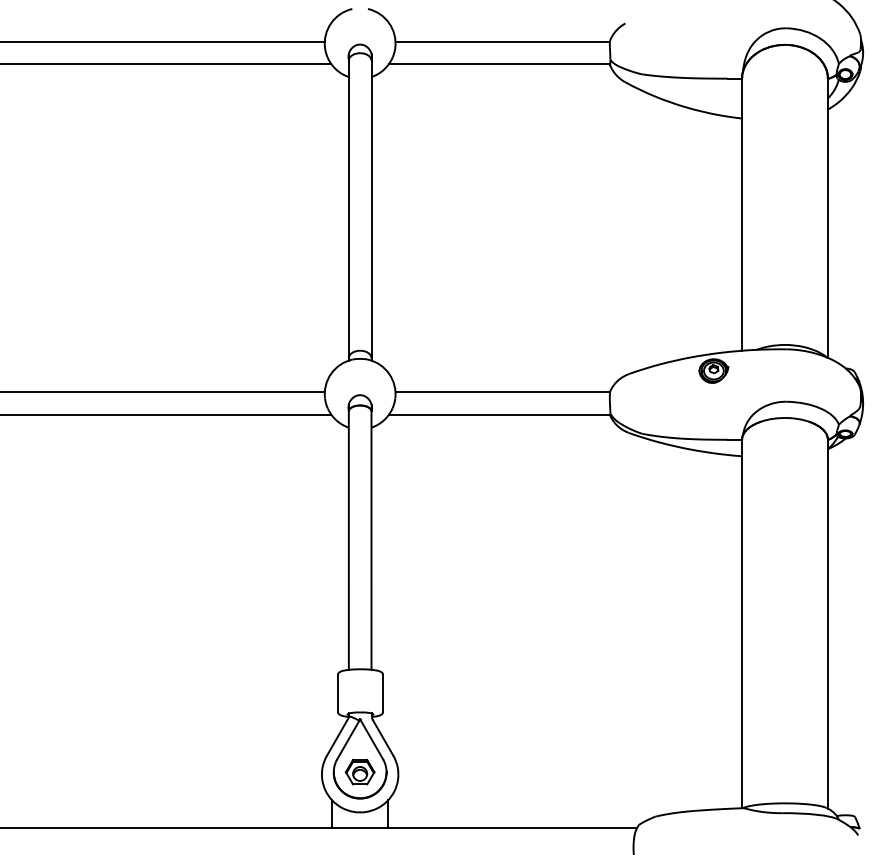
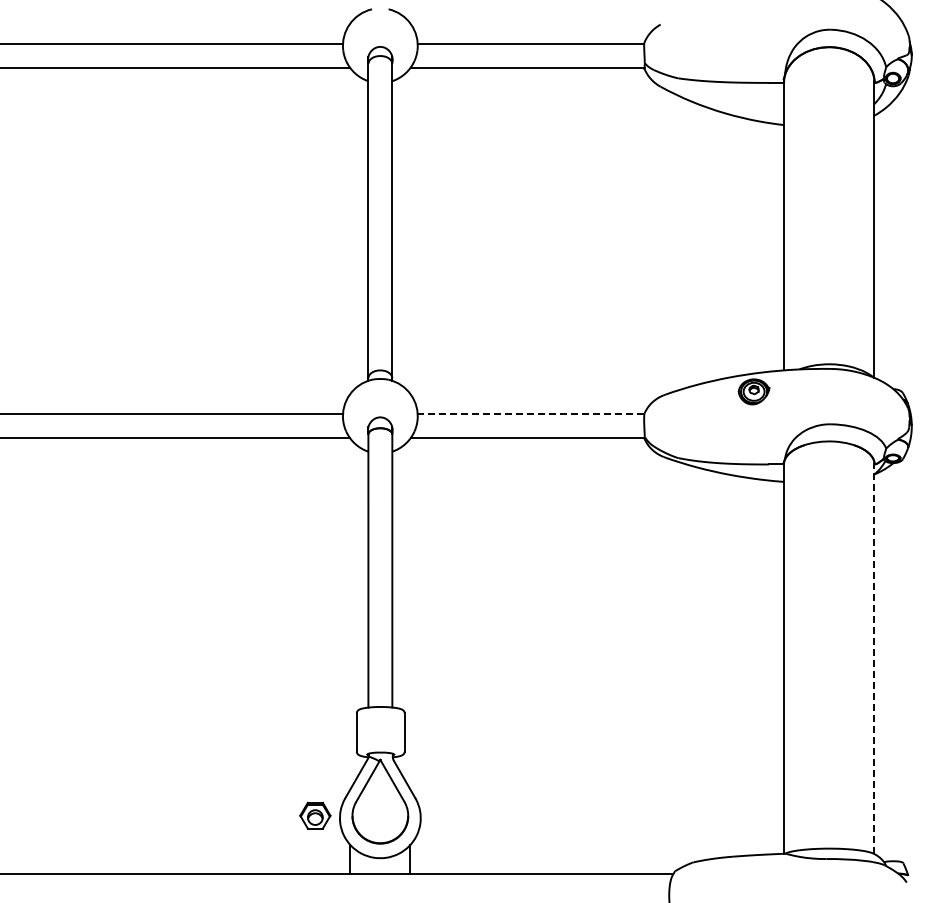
line: (502, 392) -> (530, 414), solid -> dashed
line: (827, 623) -> (874, 658), solid -> dashed
part: (360, 771) -> (315, 815), moved

